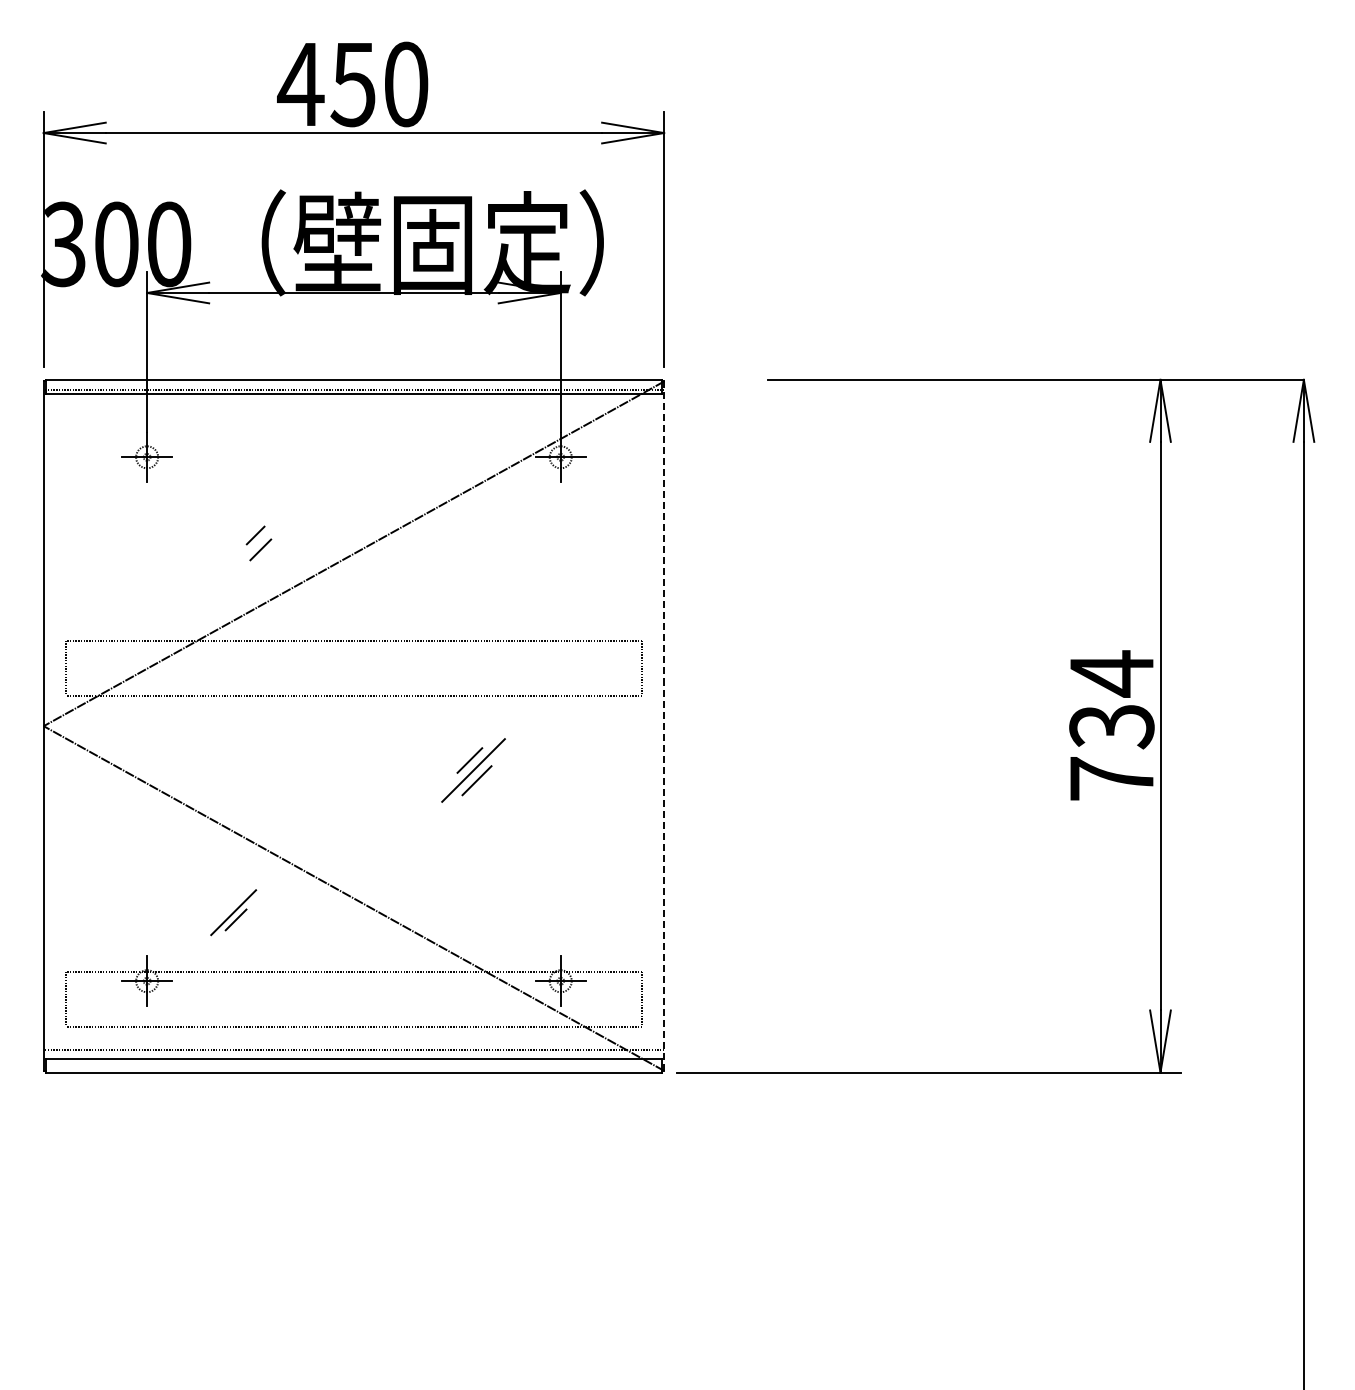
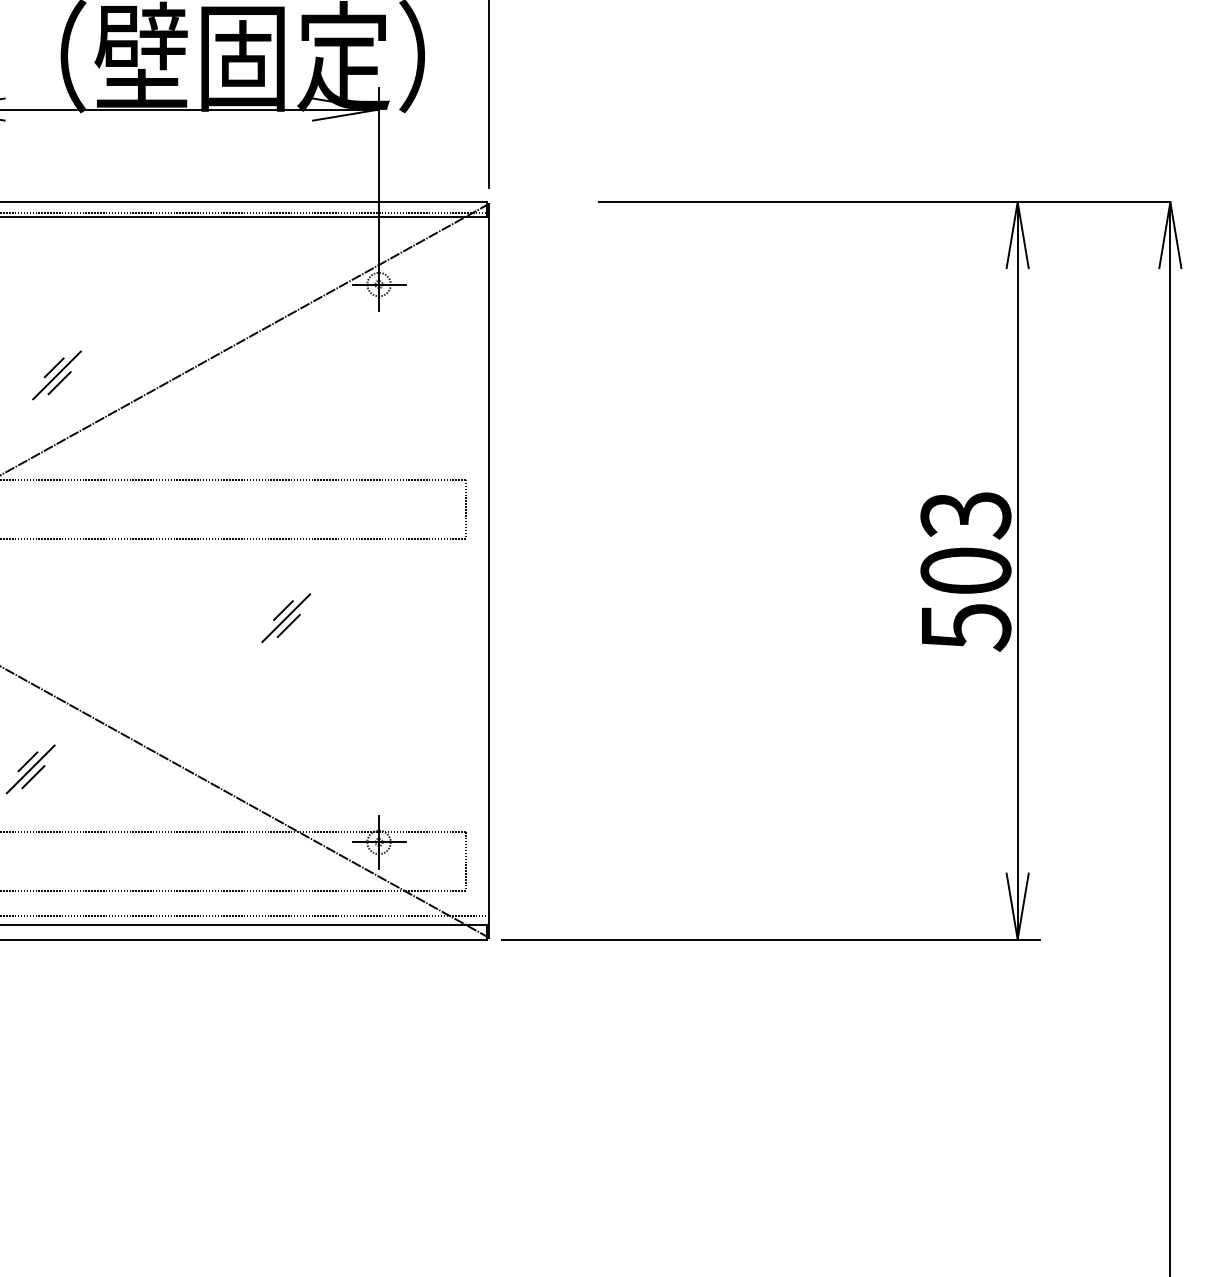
line: (257, 542) -> (56, 375), added
line: (664, 726) -> (489, 571), dashed -> solid
text: (1111, 726) -> (965, 571), 734 -> 503
part: (473, 770) -> (286, 618), size x0.71
line: (230, 905) -> (27, 761), added

